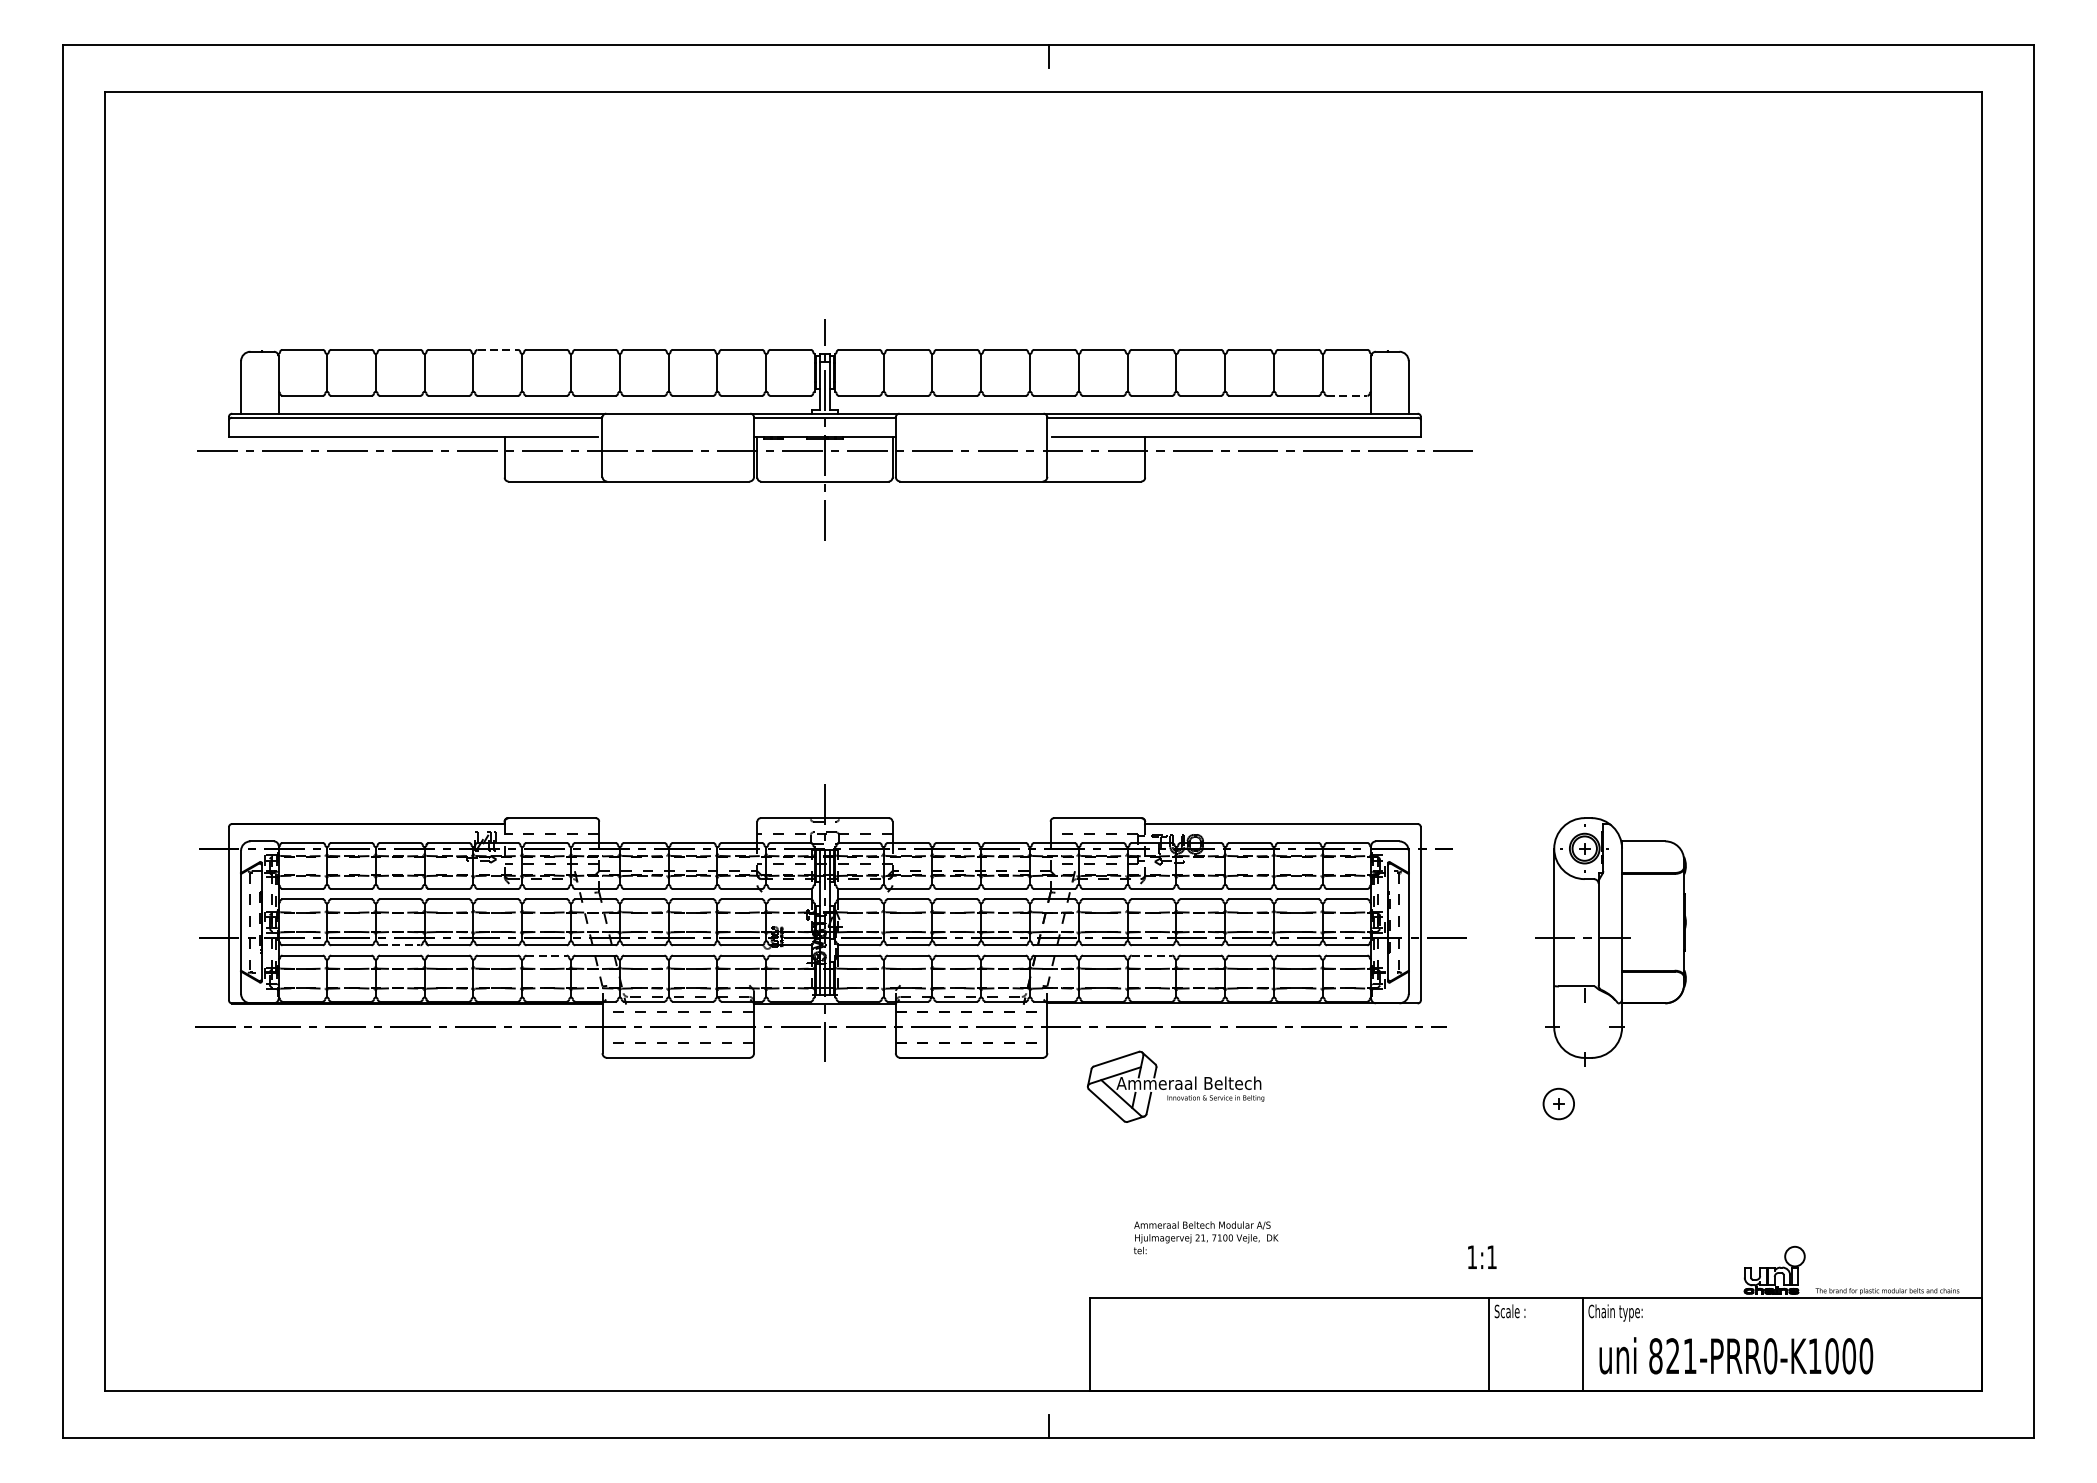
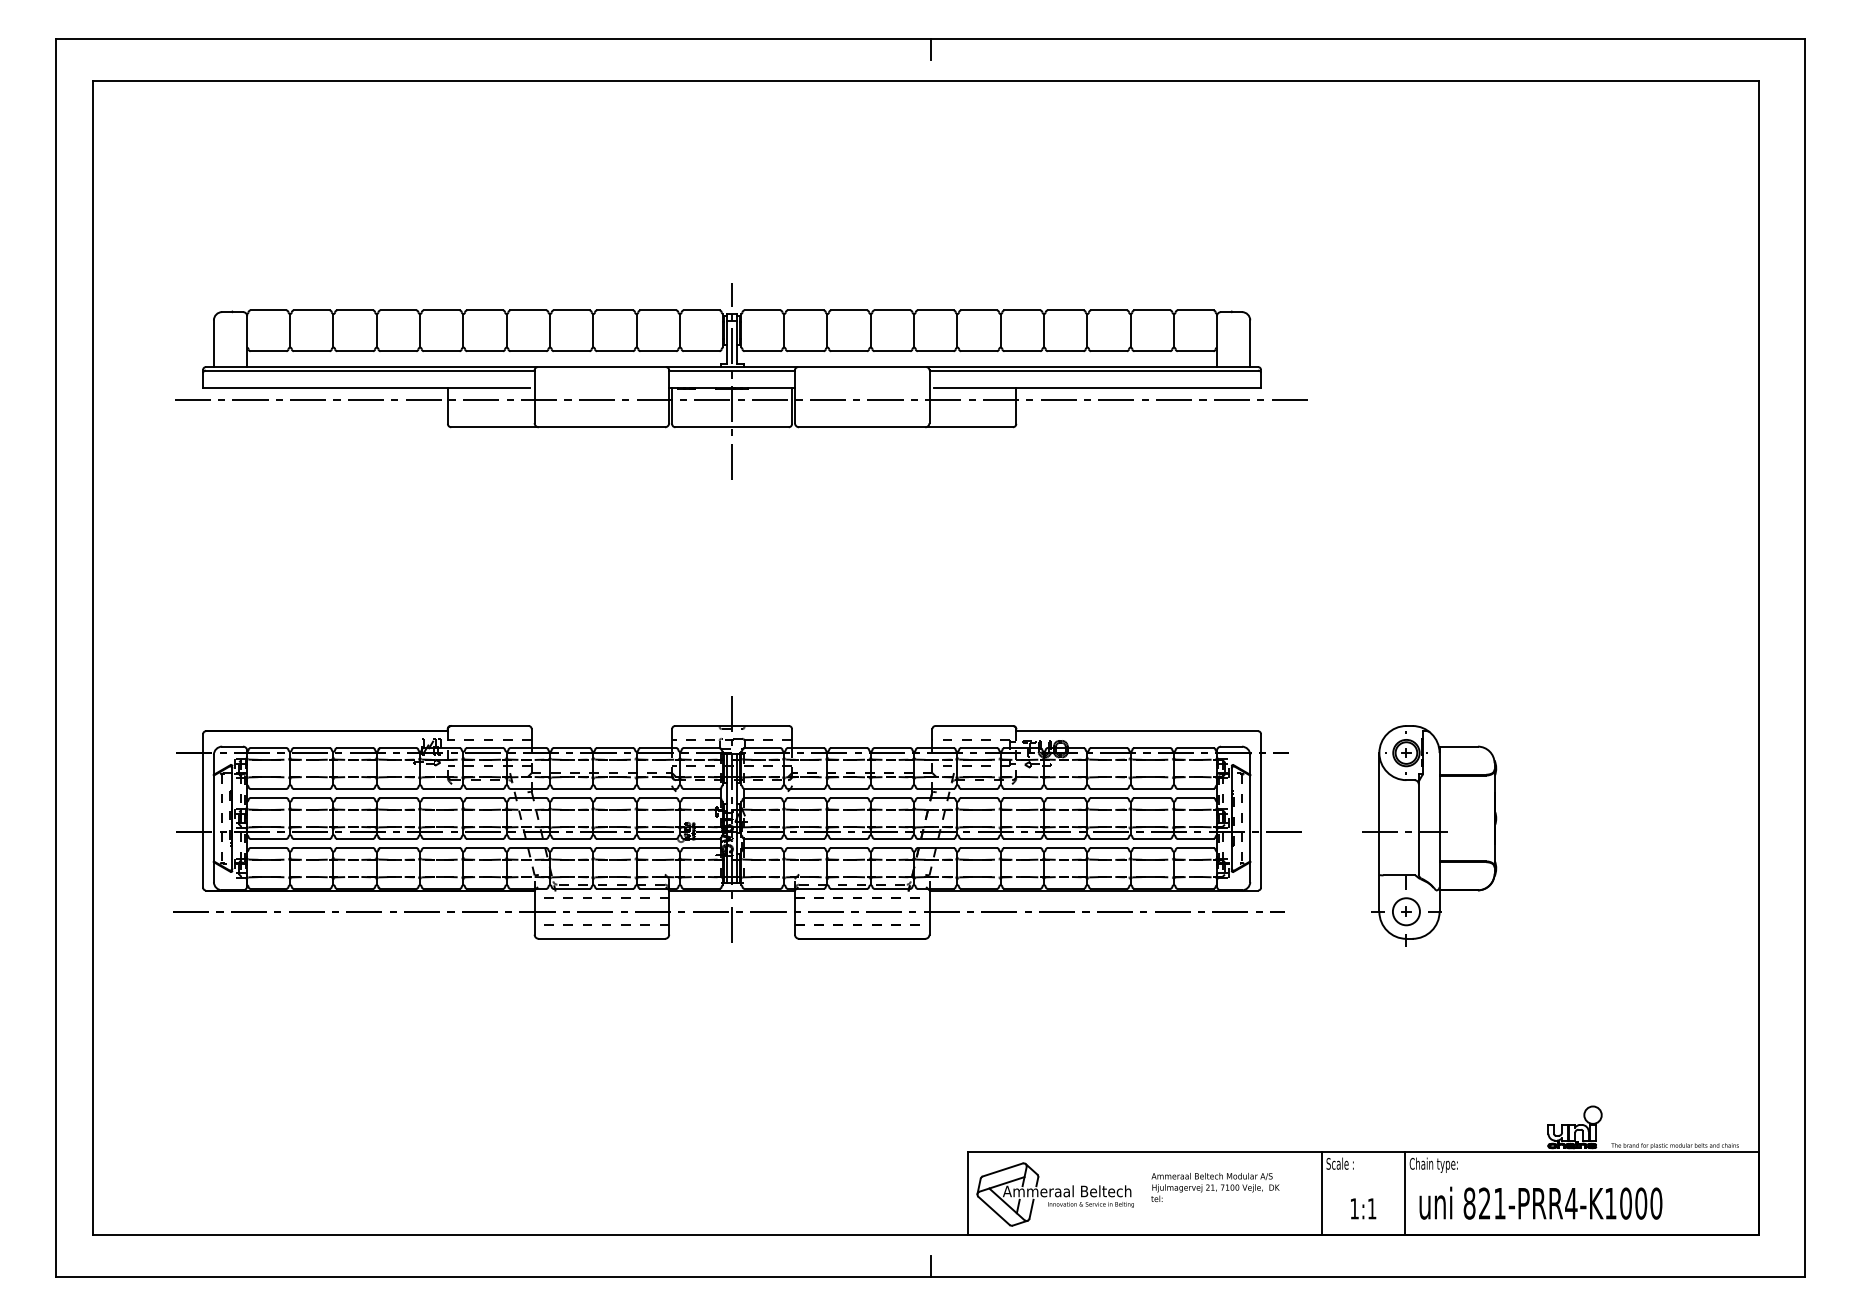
line: (497, 349) -> (441, 310), dashed -> solid
line: (1347, 396) -> (1195, 351), dashed -> solid
line: (400, 944) -> (355, 838), dashed -> solid
line: (547, 956) -> (485, 848), dashed -> solid
line: (1152, 956) -> (1022, 848), dashed -> solid
part: (1174, 1086) -> (1054, 1194), moved
part: (1558, 1103) -> (1406, 911), moved
text: (1206, 1237) -> (1215, 1187), moved
text: (1482, 1256) -> (1363, 1208), moved
text: (1770, 1356) -> (1571, 1203), 821-PRR0-K1000 -> 821-PRR4-K1000

